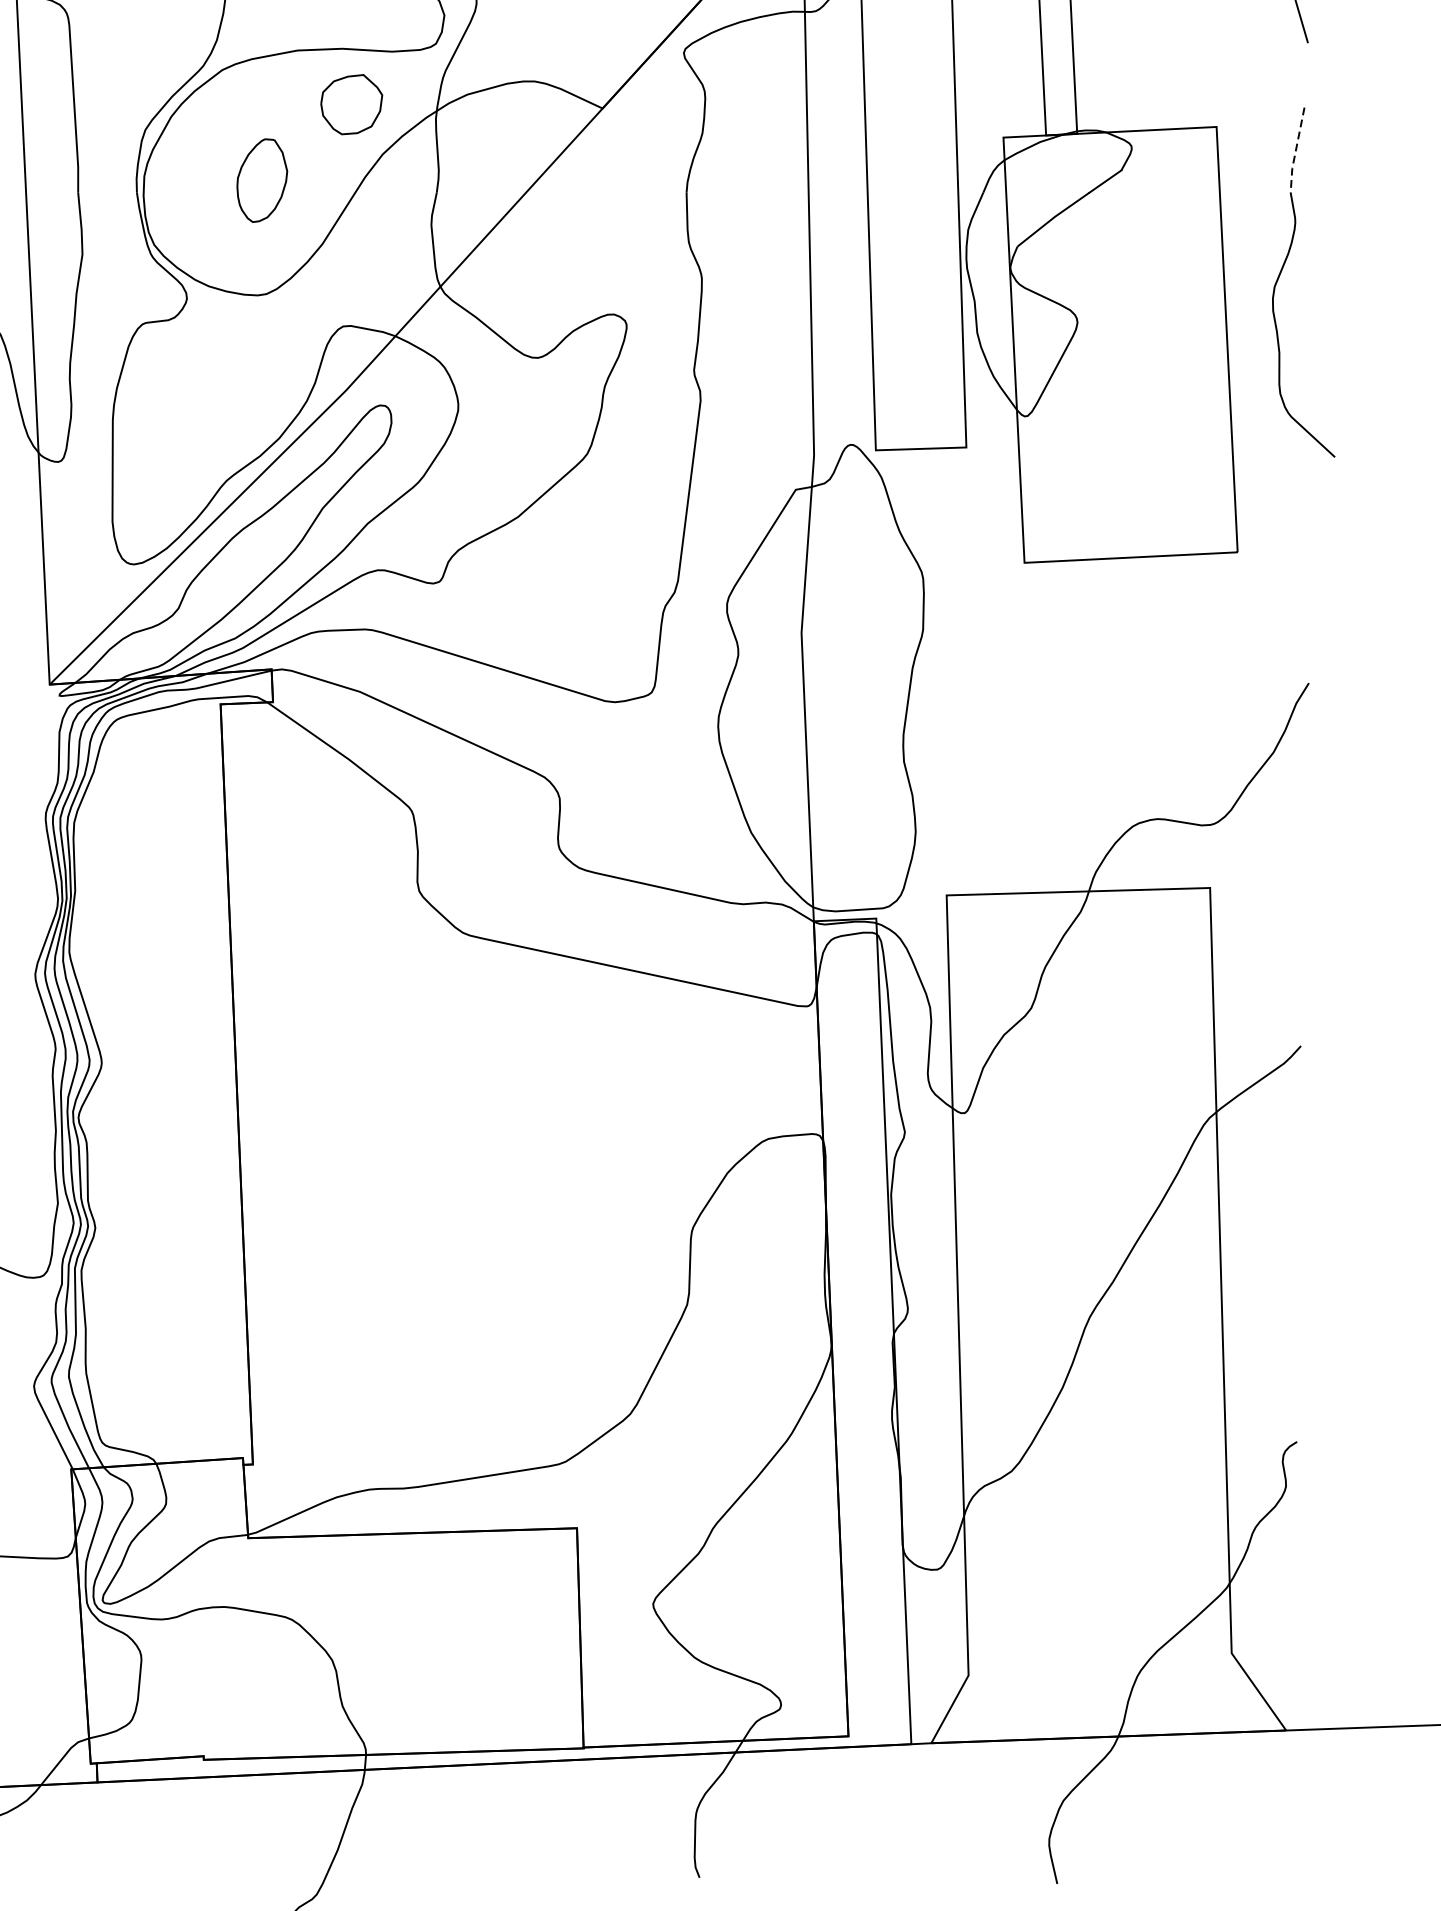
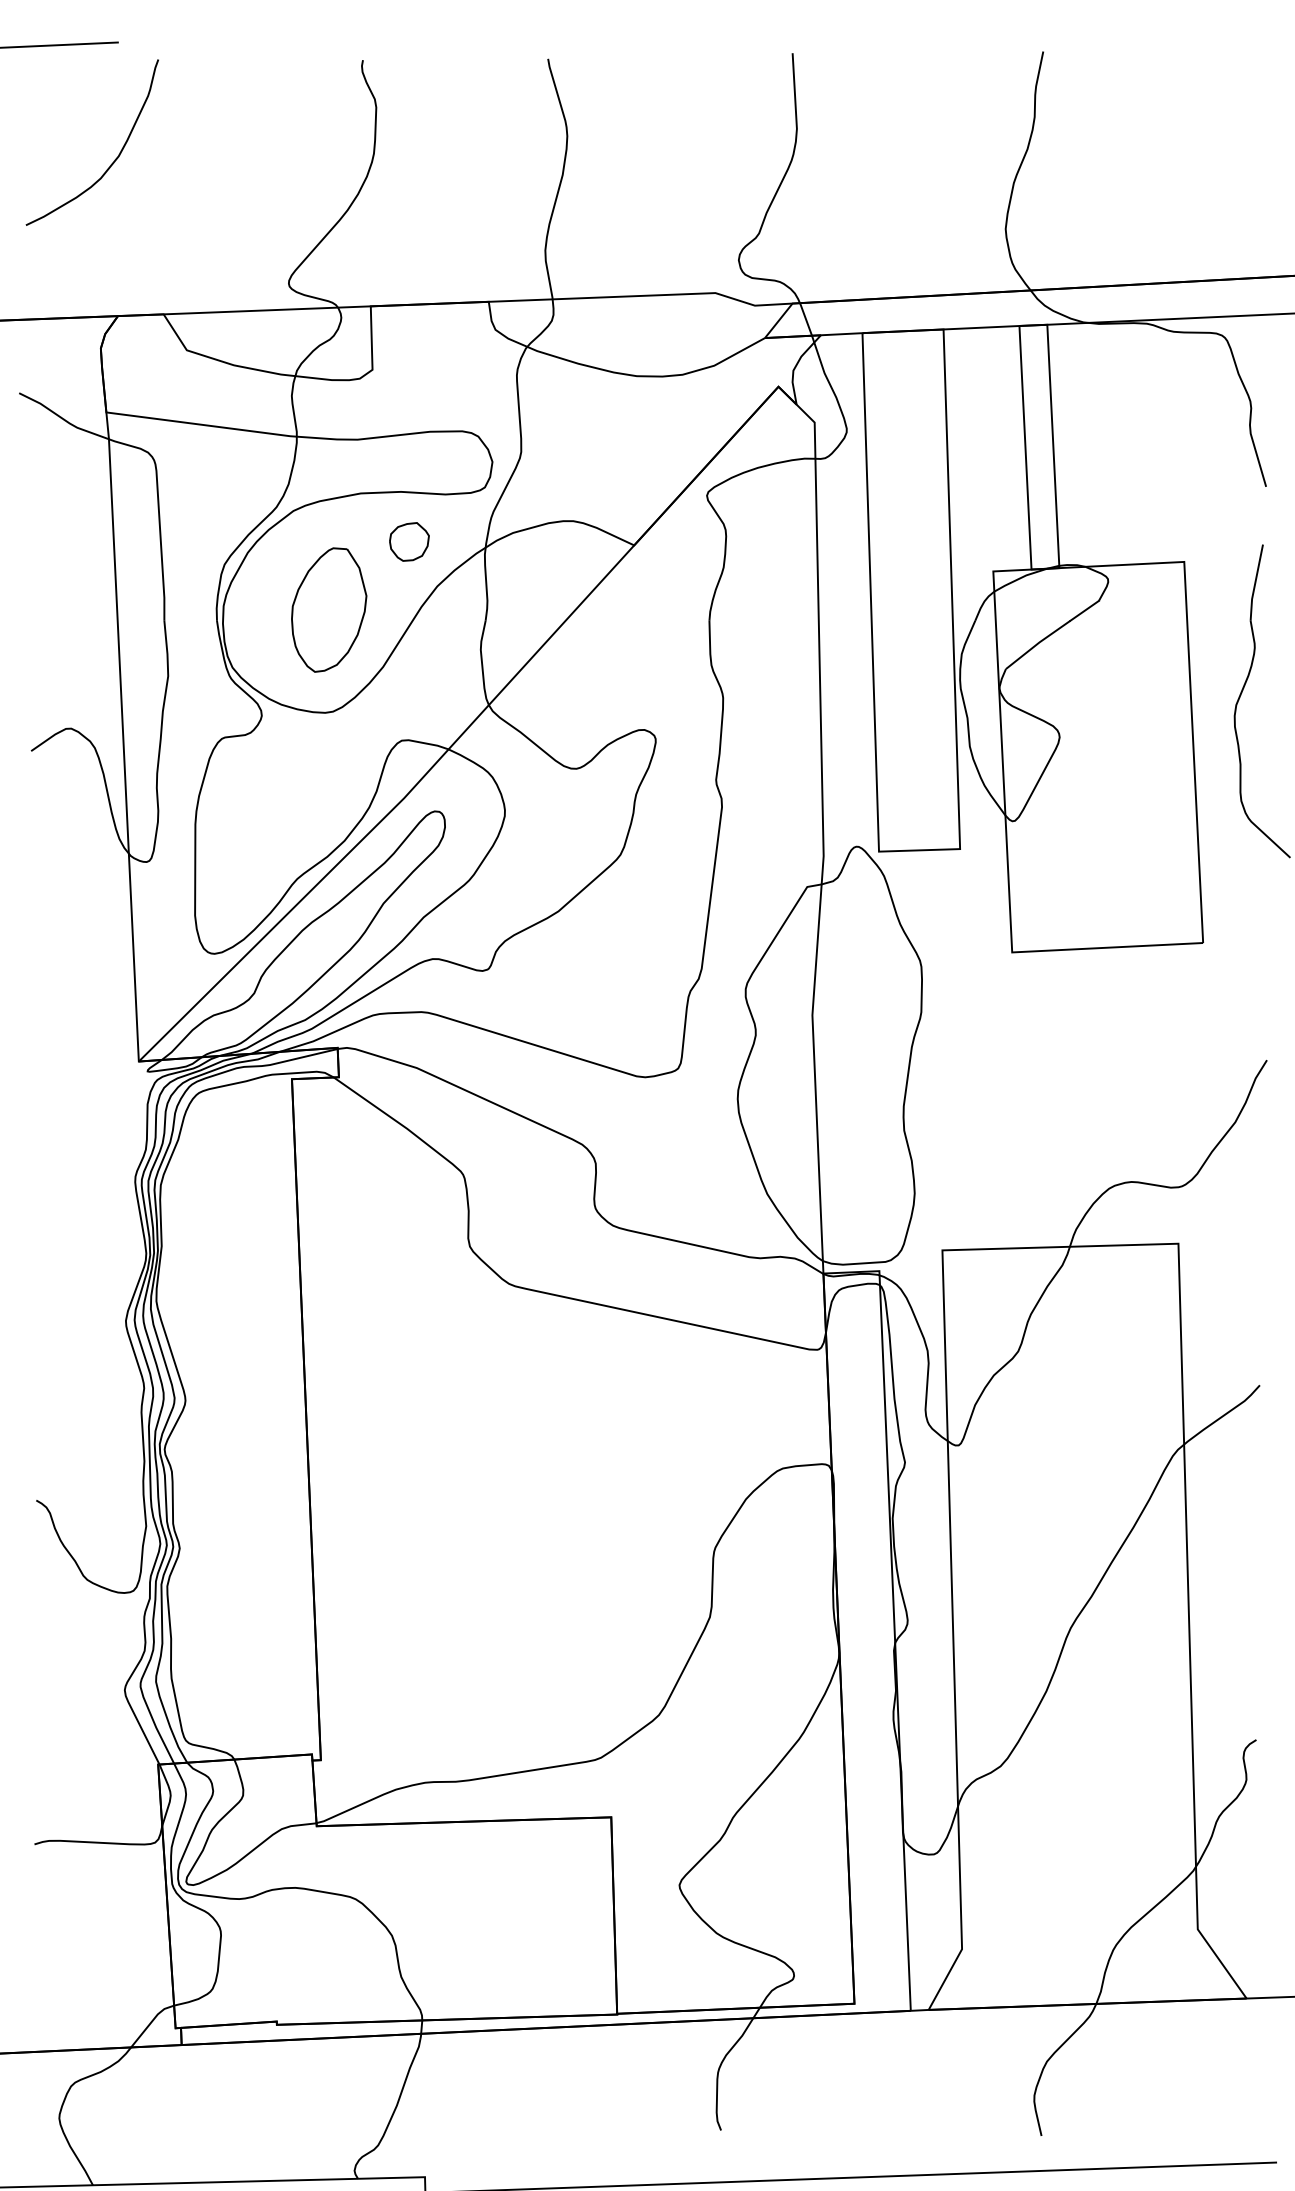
part: (351, 104) -> (409, 541), size x0.71
line: (1296, 151) -> (1255, 583), dashed -> solid
part: (262, 180) -> (329, 609), size x1.67

